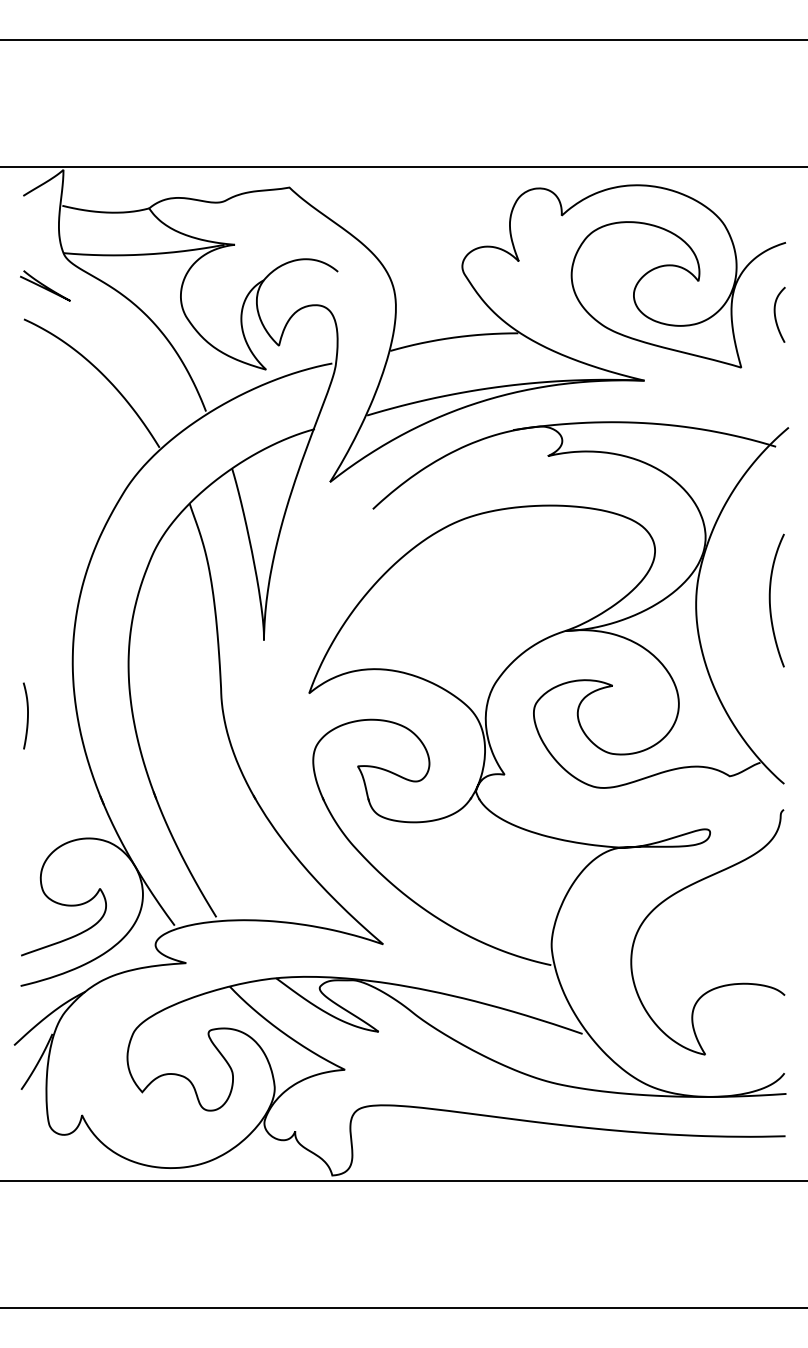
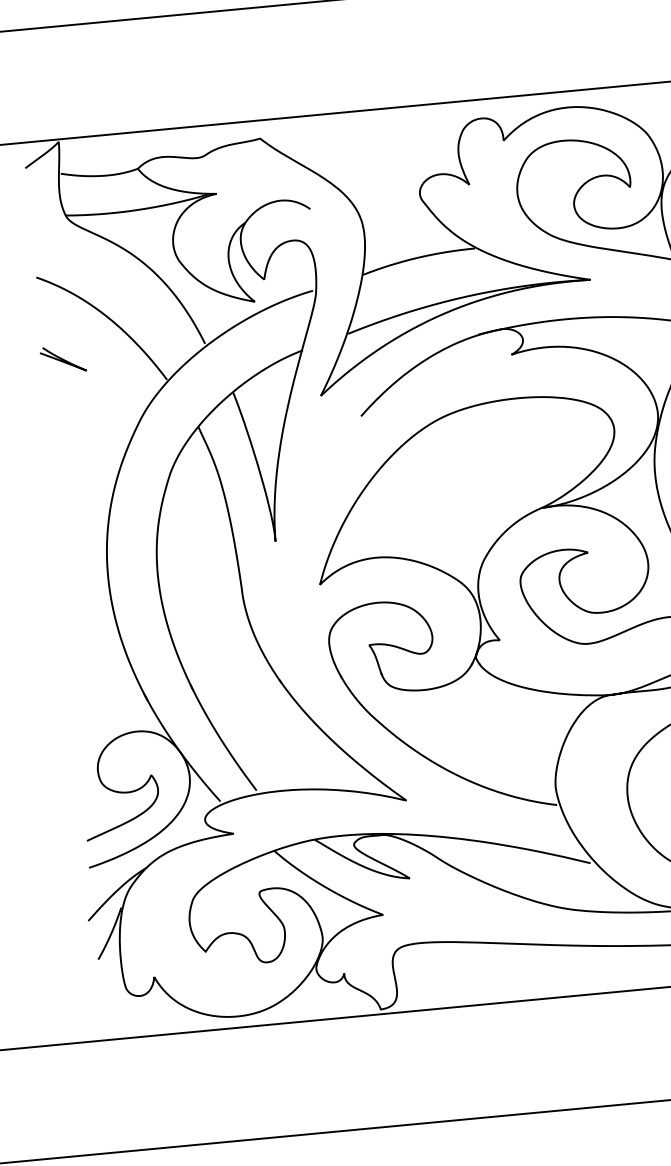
curve: (45, 285) -> (63, 359), moved
curve: (27, 715) -> (72, 627), removed

